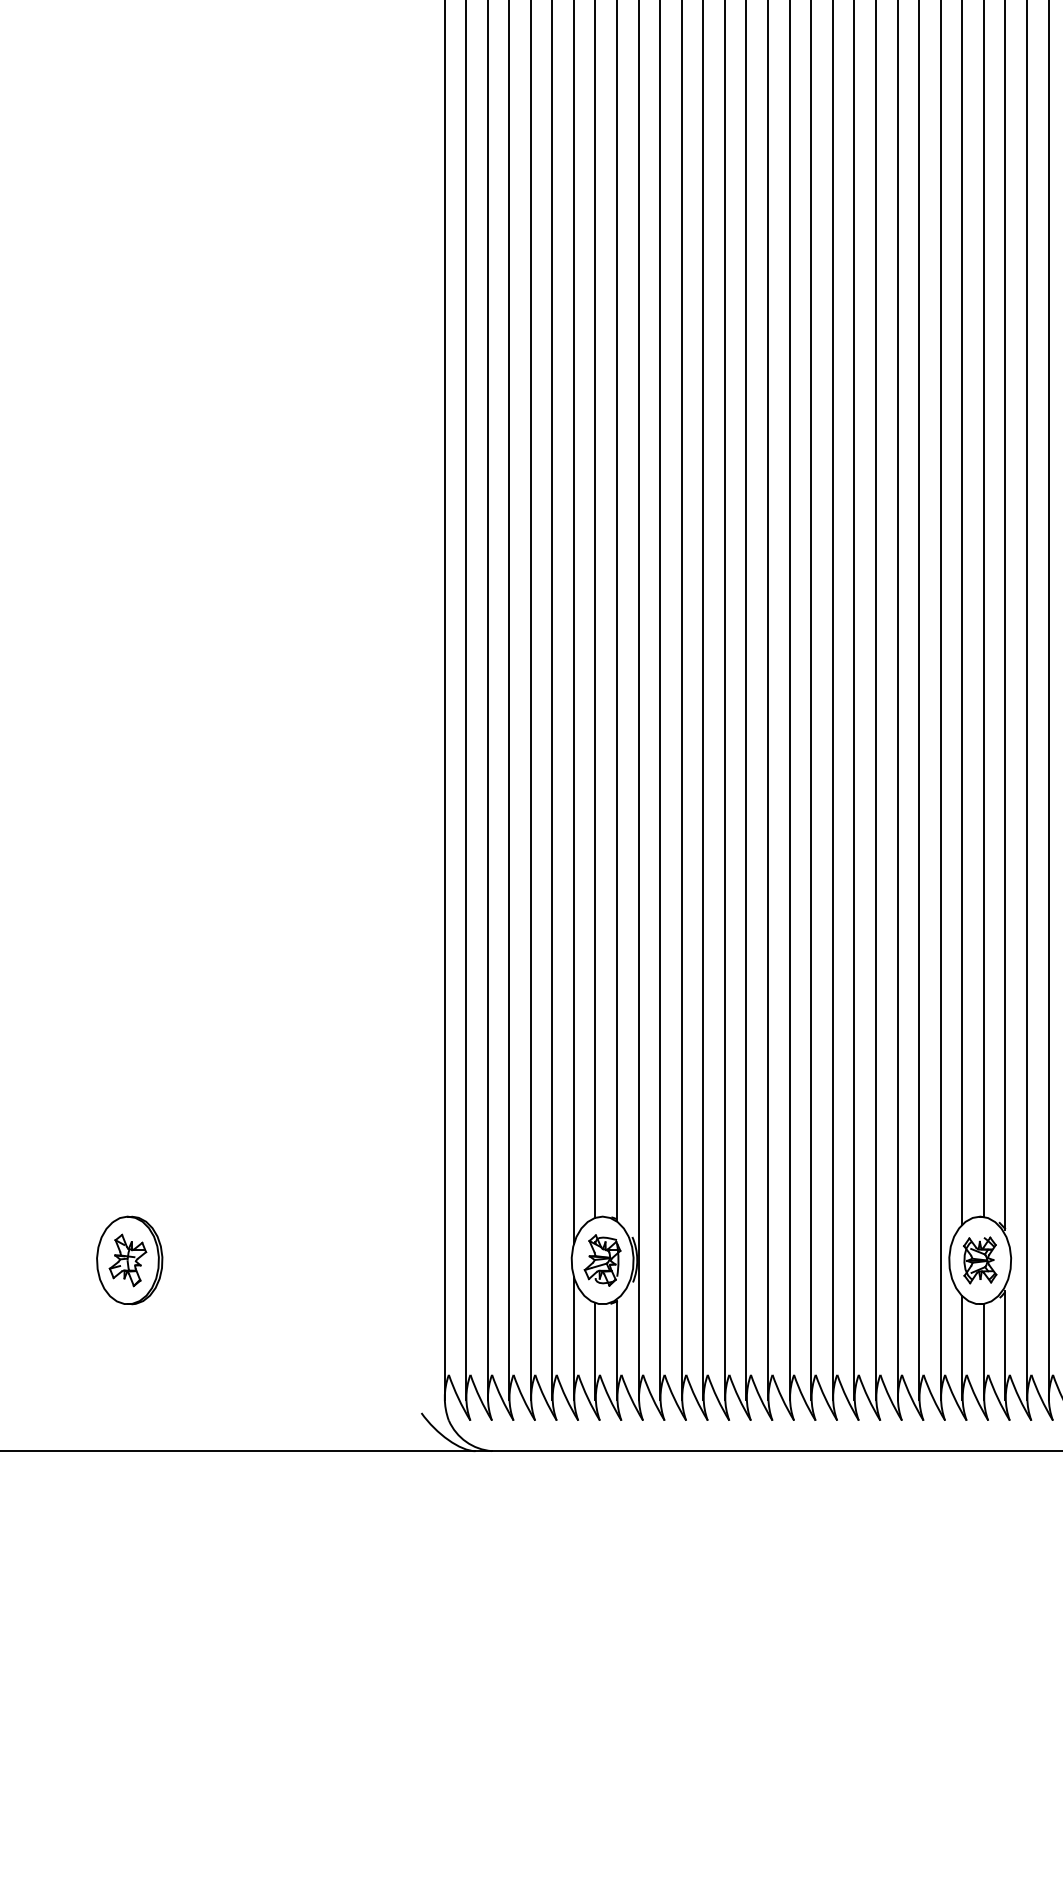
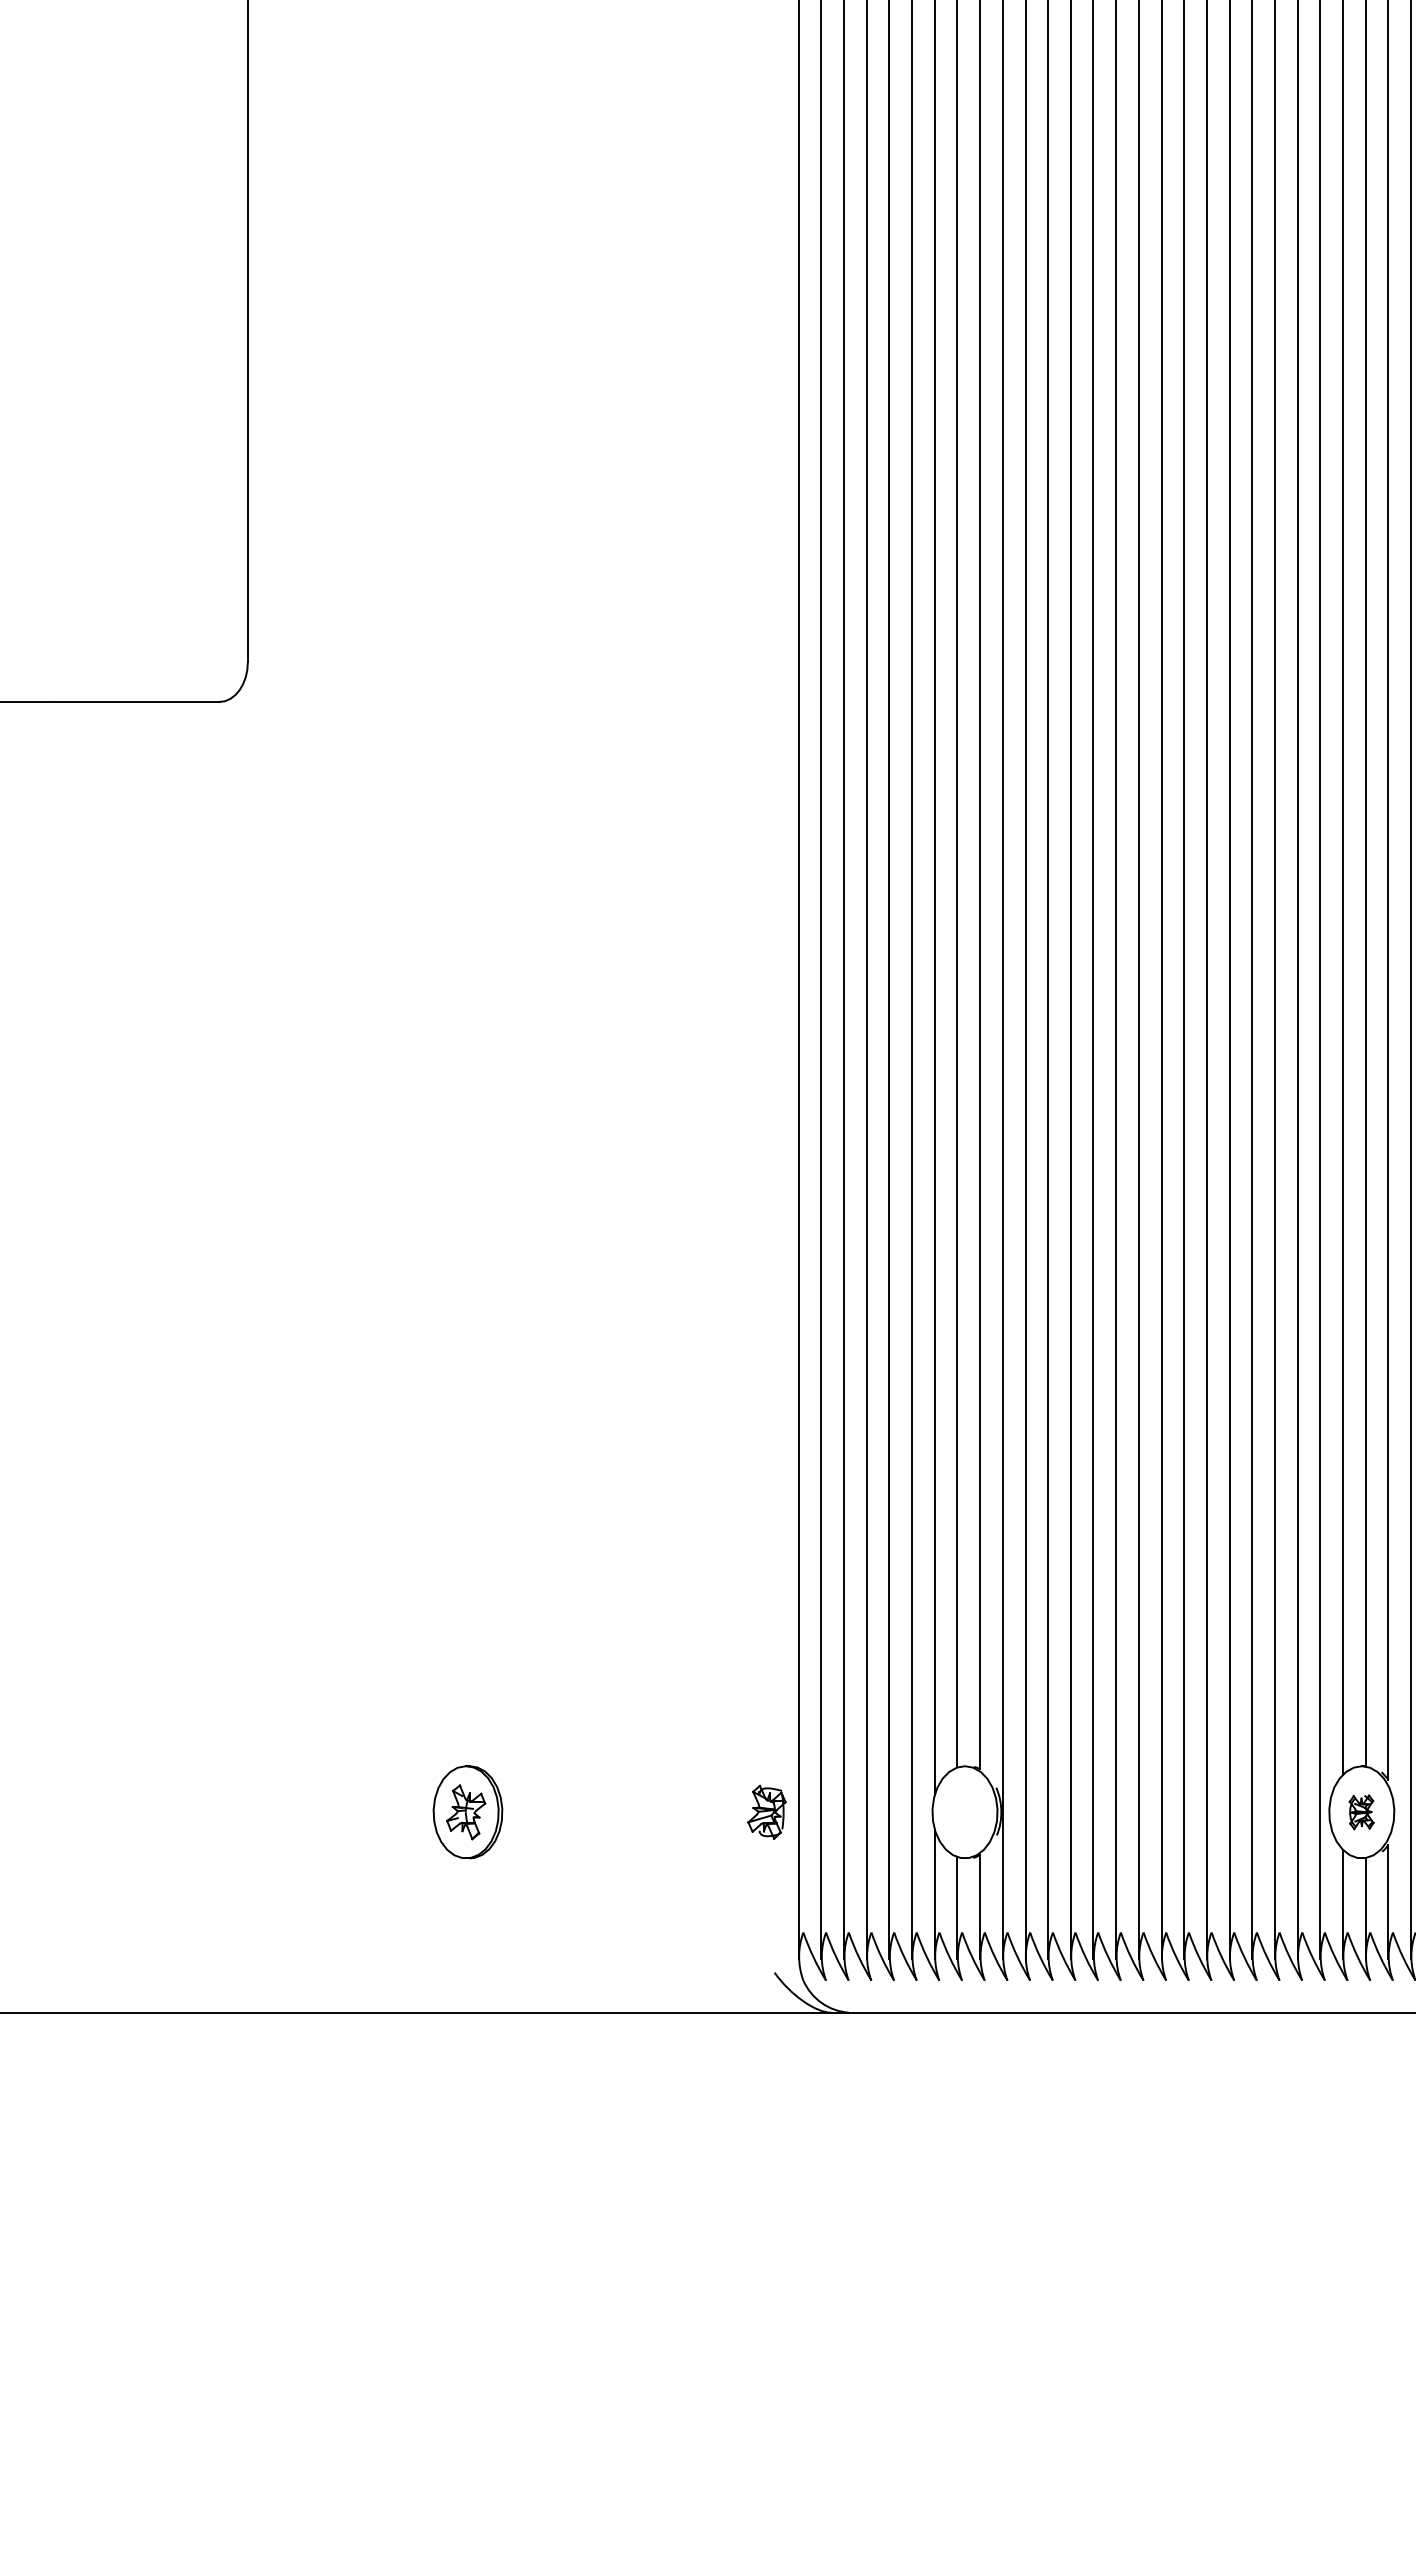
part: (602, 1259) -> (766, 1811), moved
part: (979, 1260) -> (1361, 1812), size x0.7

